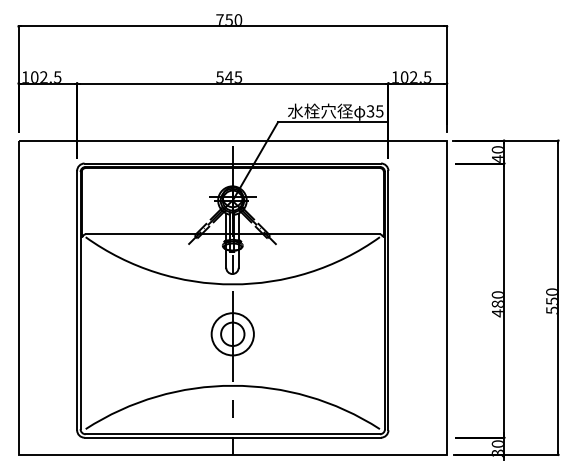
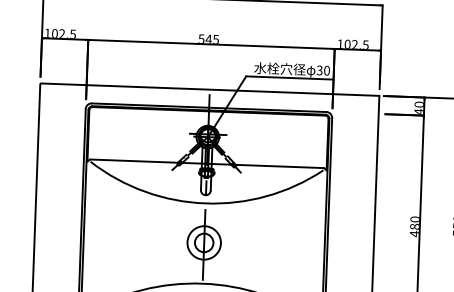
text: (379, 111) -> (326, 70), 35 -> 30

